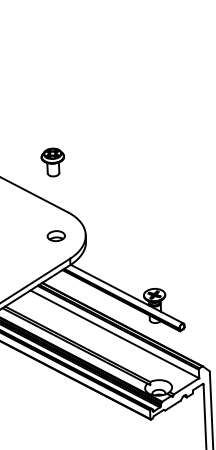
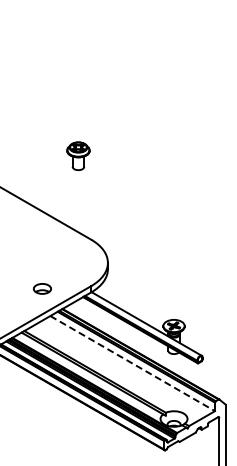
part: (53, 161) -> (78, 155), moved
part: (56, 235) -> (42, 288), moved
line: (115, 334) -> (133, 363), solid -> dashed

